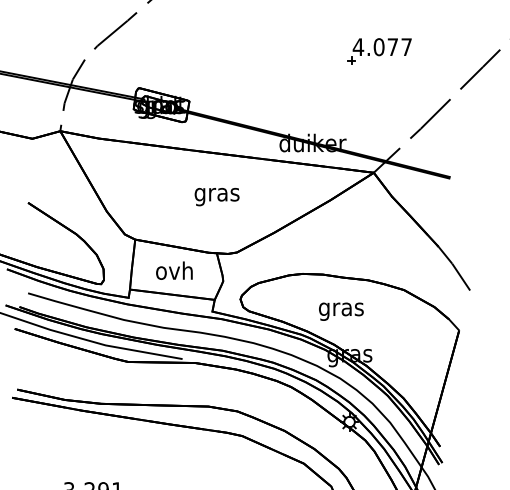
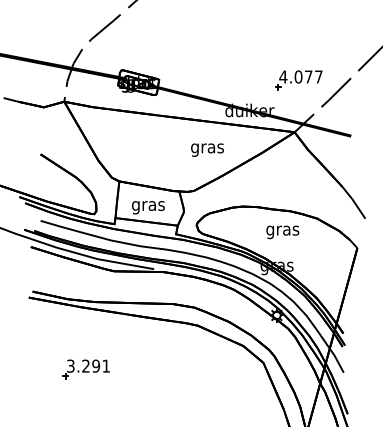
part: (379, 51) -> (298, 80), moved
text: (217, 196) -> (207, 149), moved
text: (174, 272) -> (148, 205), ovh -> gras
text: (340, 311) -> (282, 232), moved

